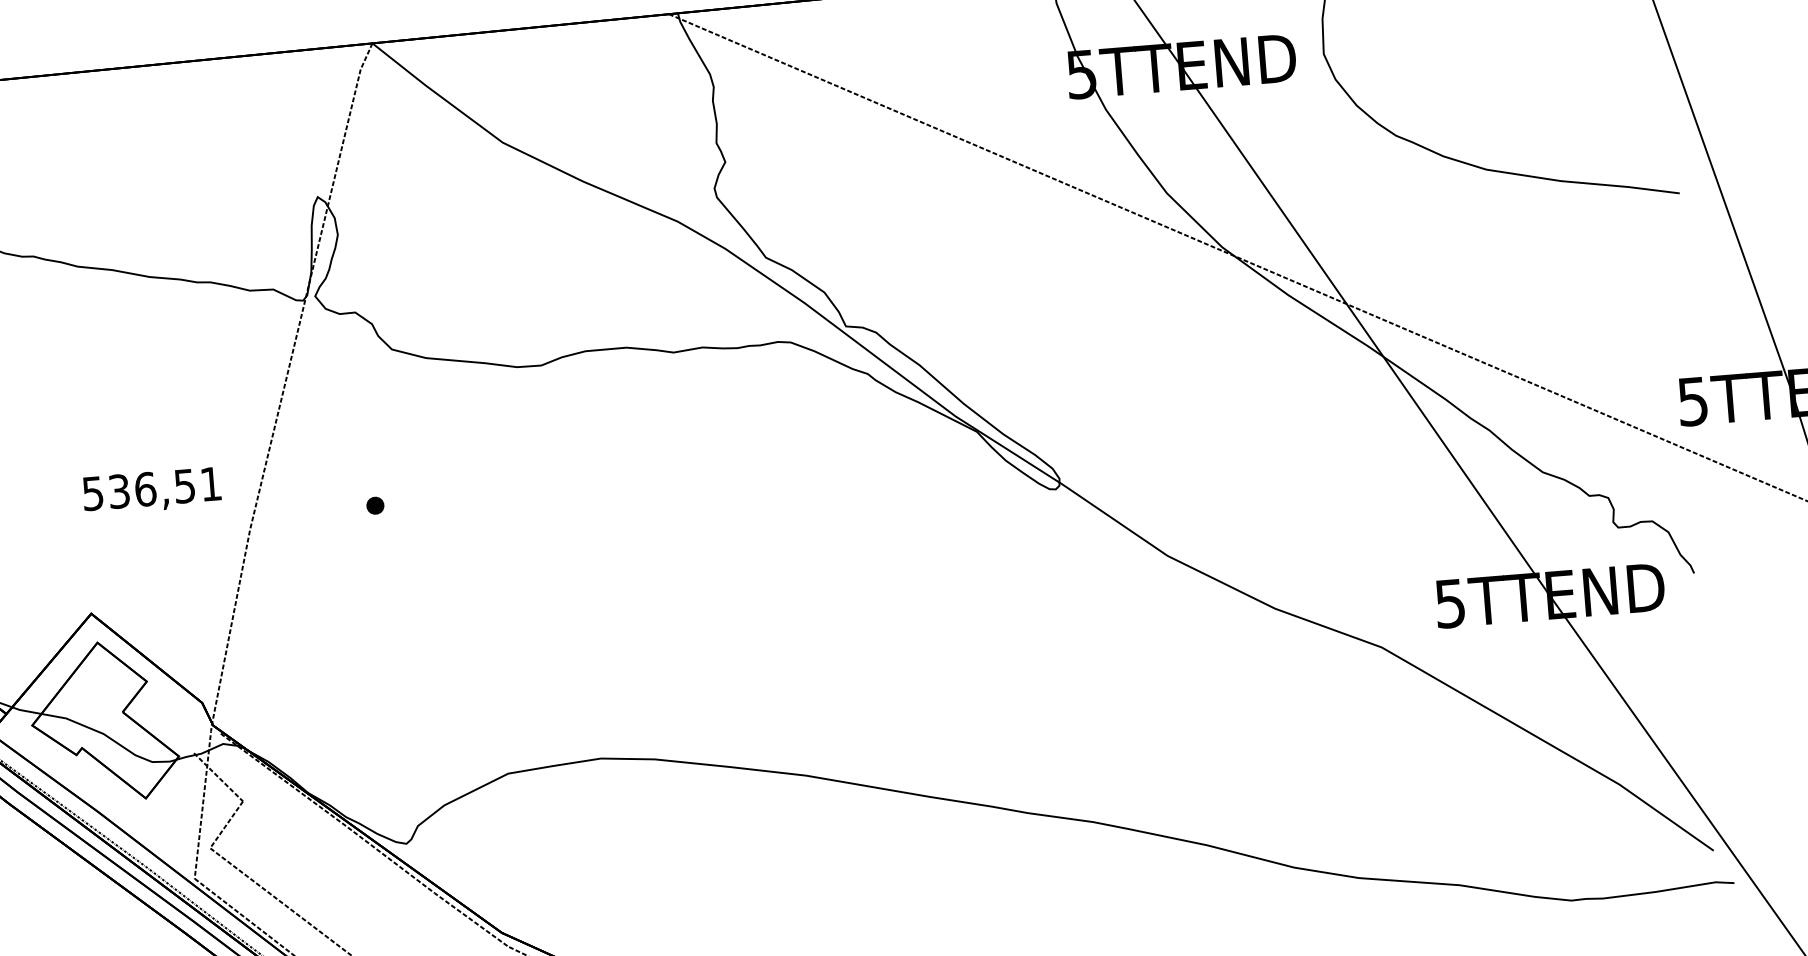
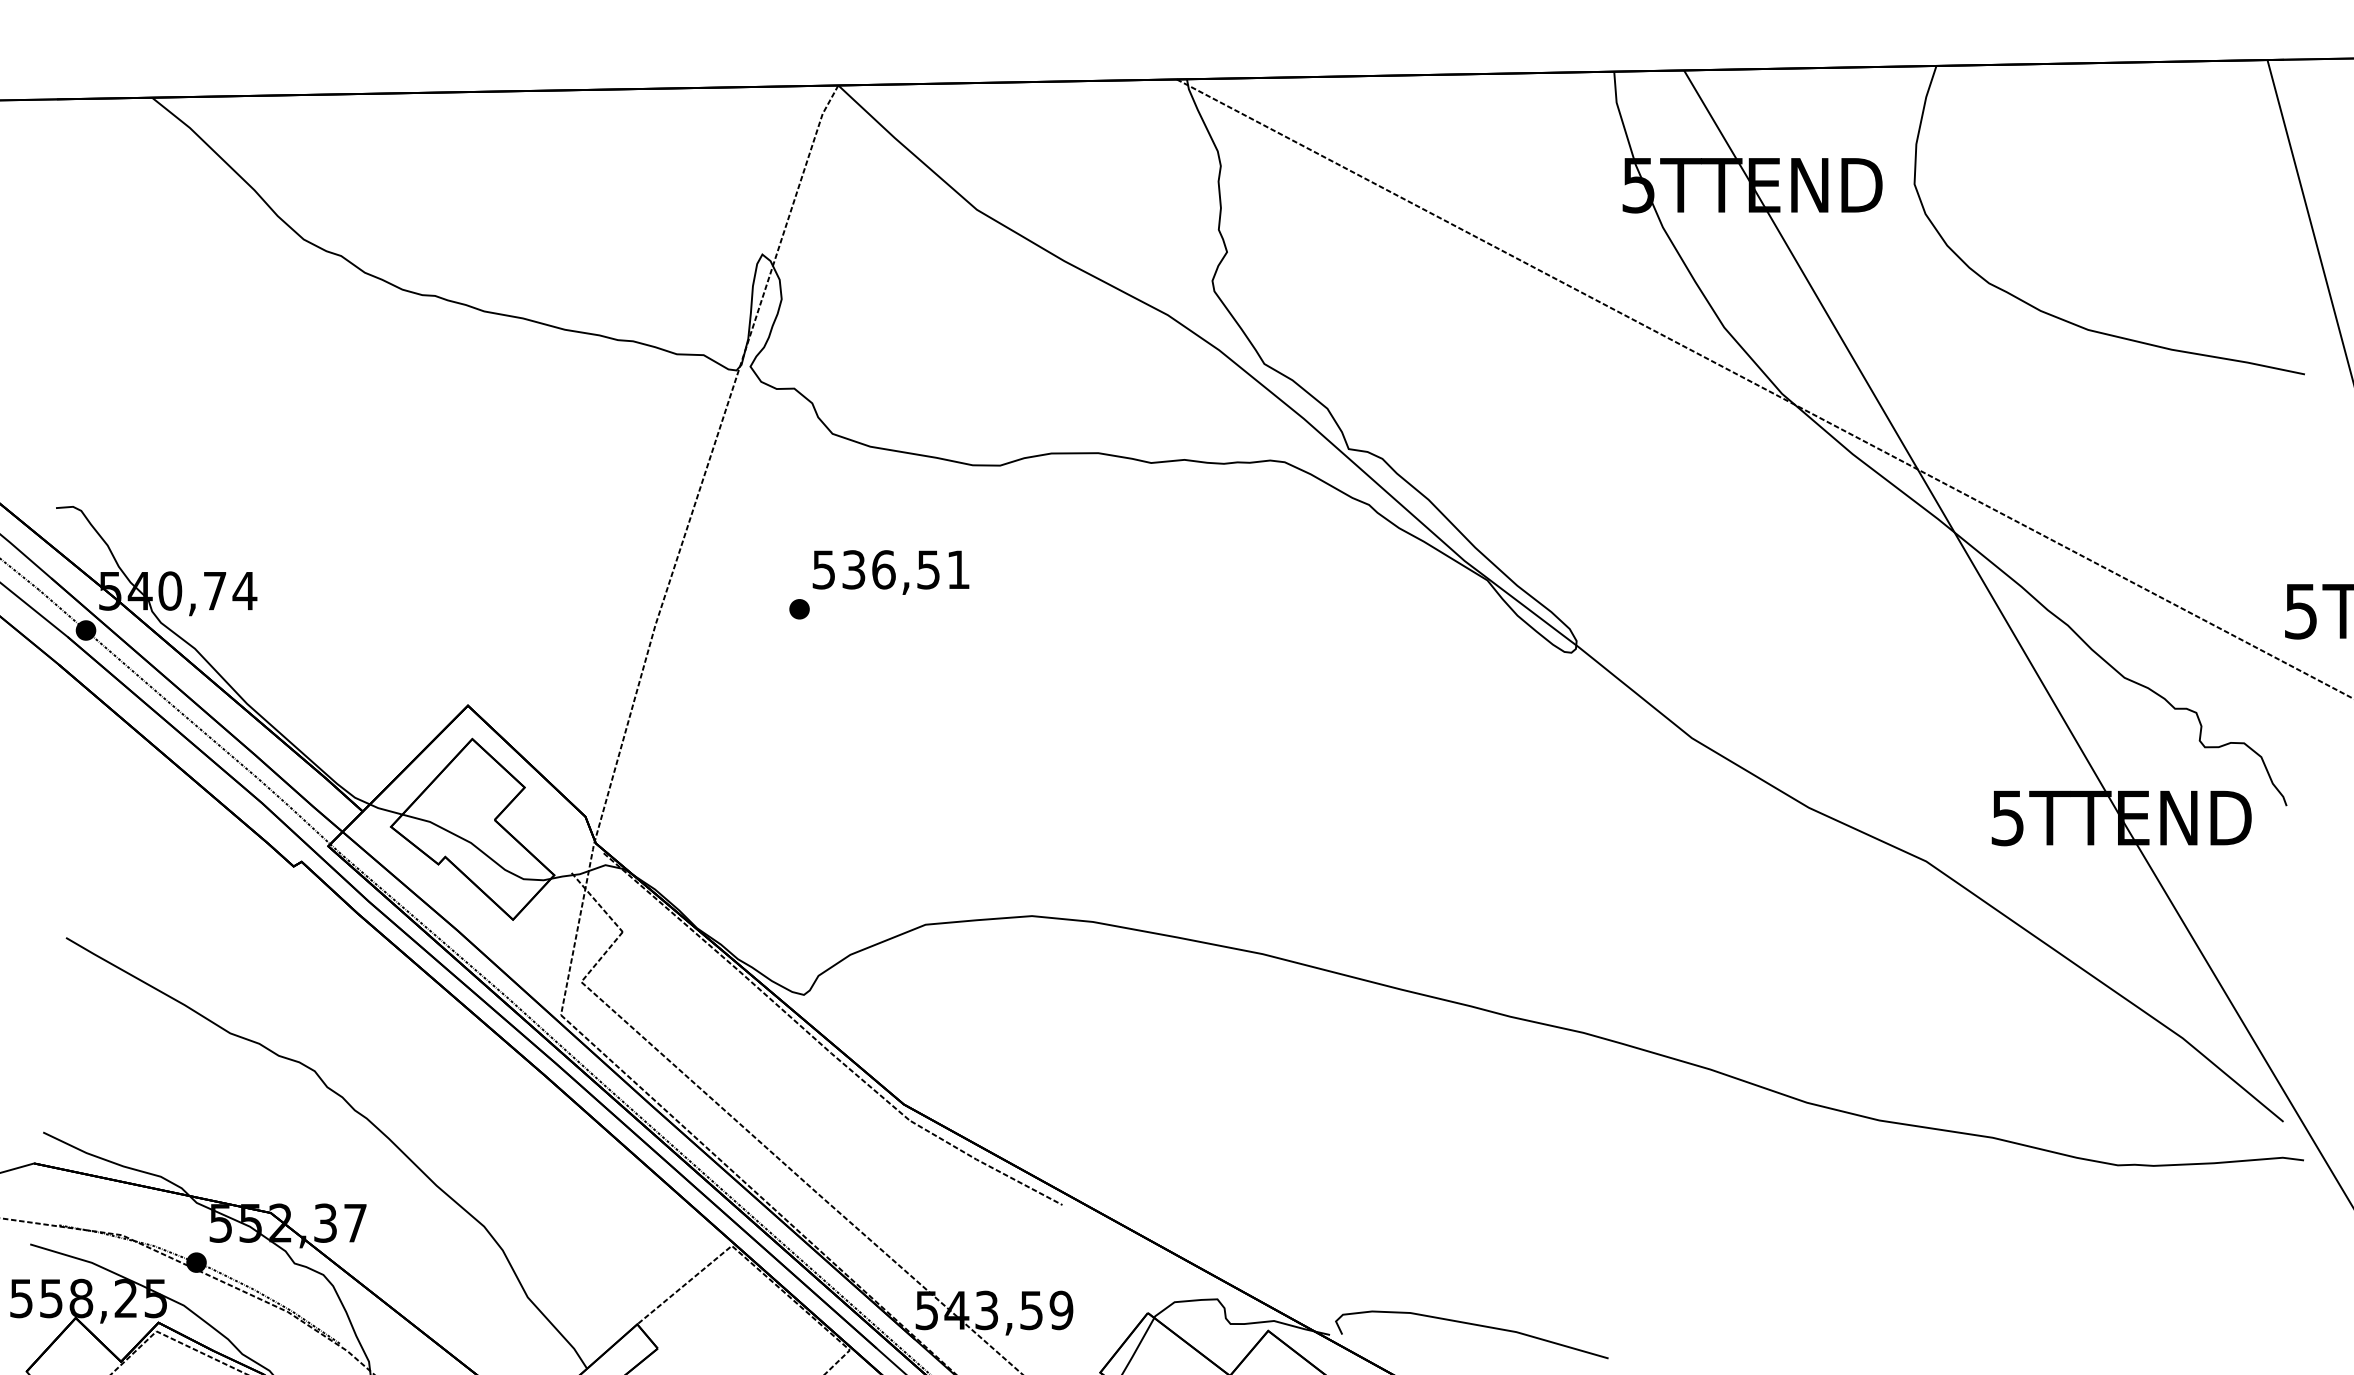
text: (151, 491) -> (890, 572), moved

